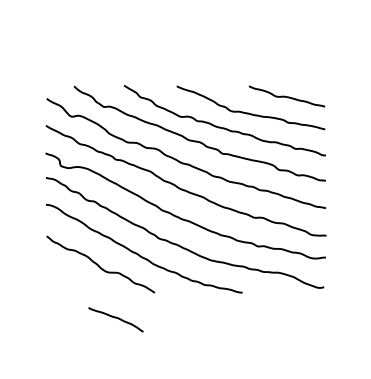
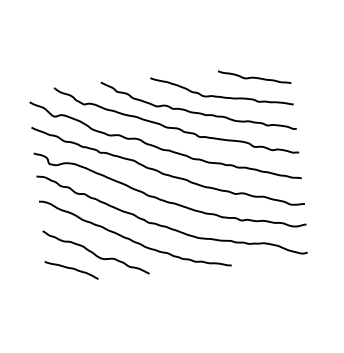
curve: (115, 318) -> (71, 269), moved

